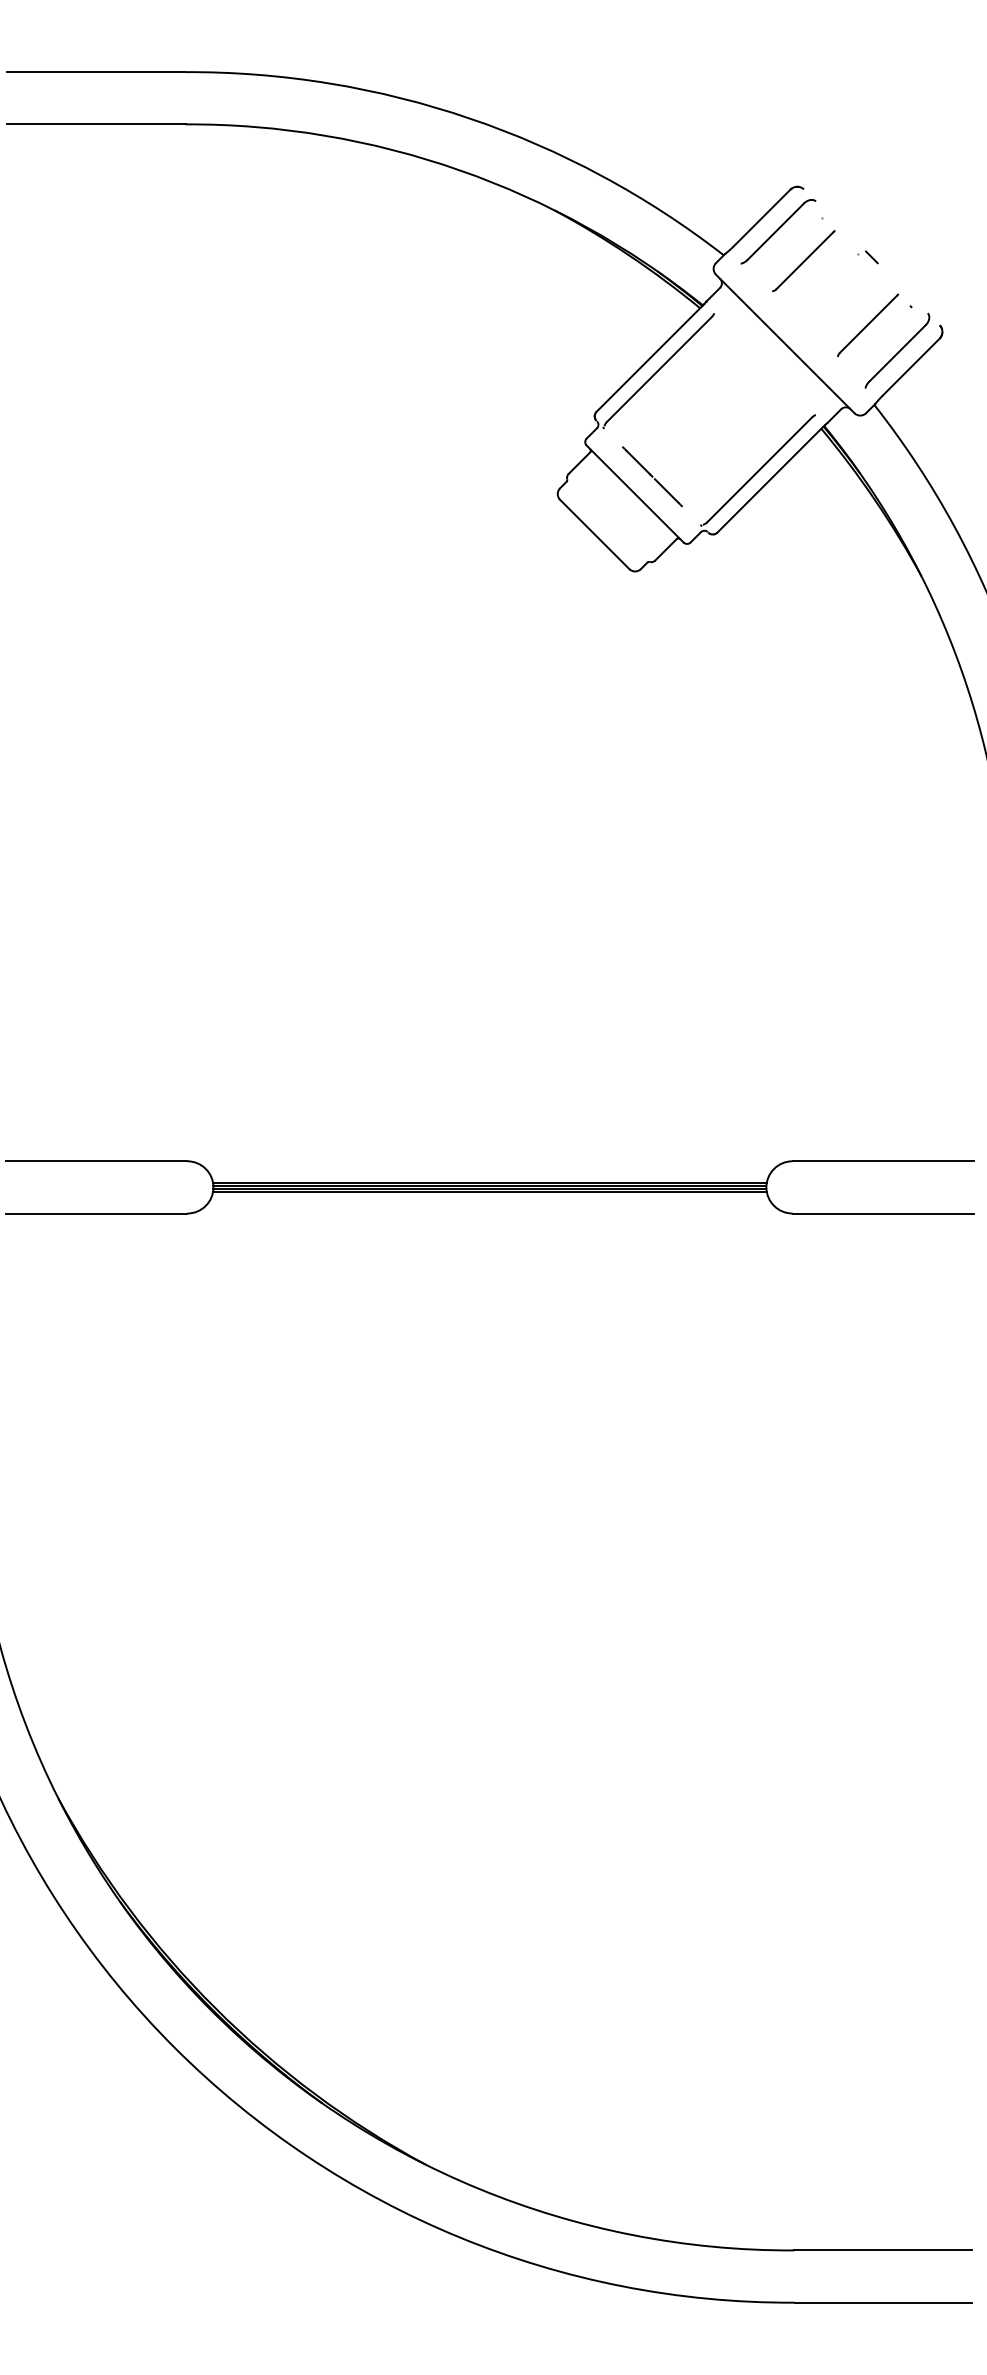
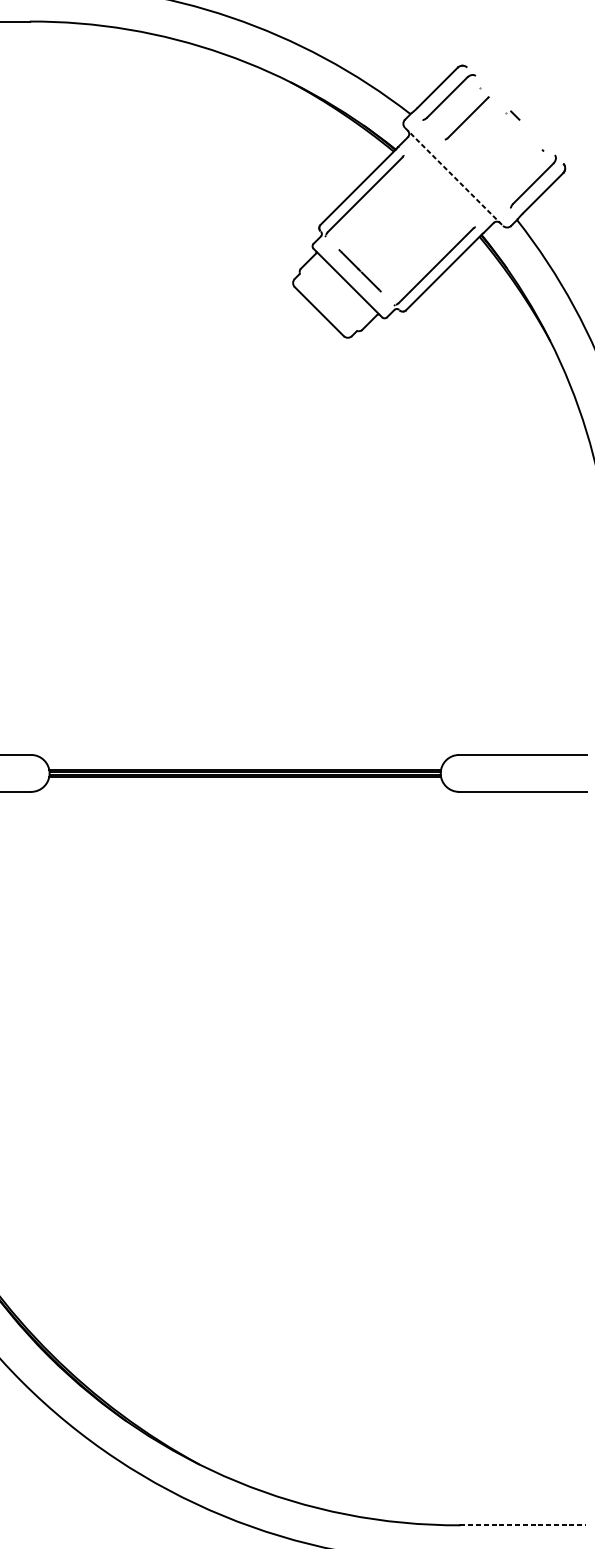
line: (868, 325) -> (512, 163), removed
line: (785, 343) -> (454, 176), solid -> dashed
line: (883, 2250) -> (523, 1525), solid -> dashed

